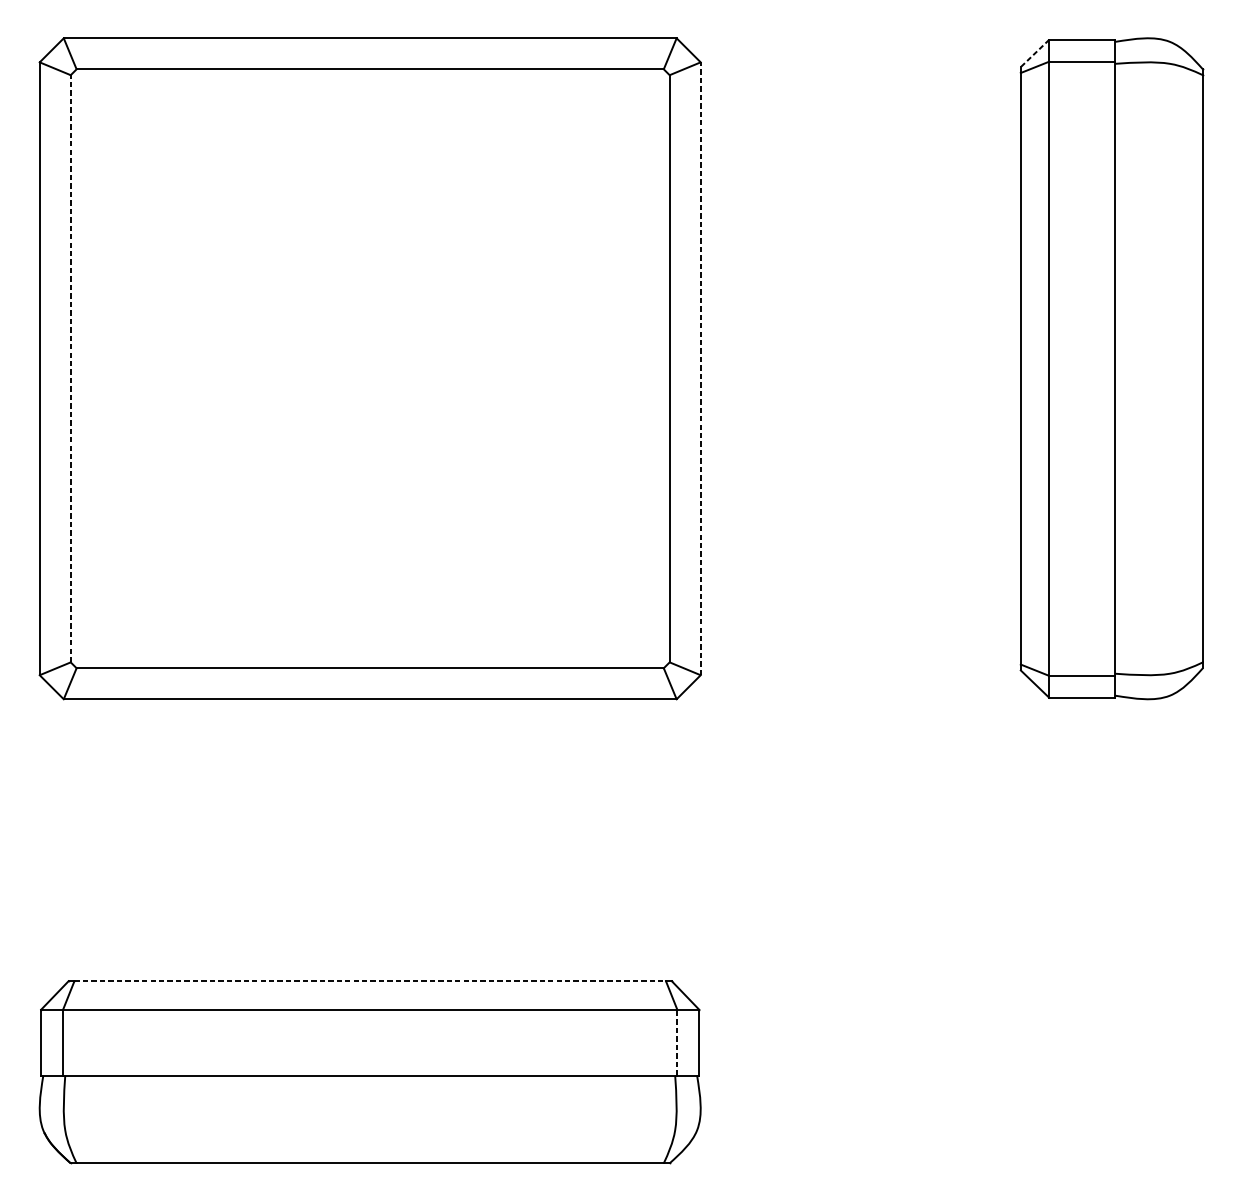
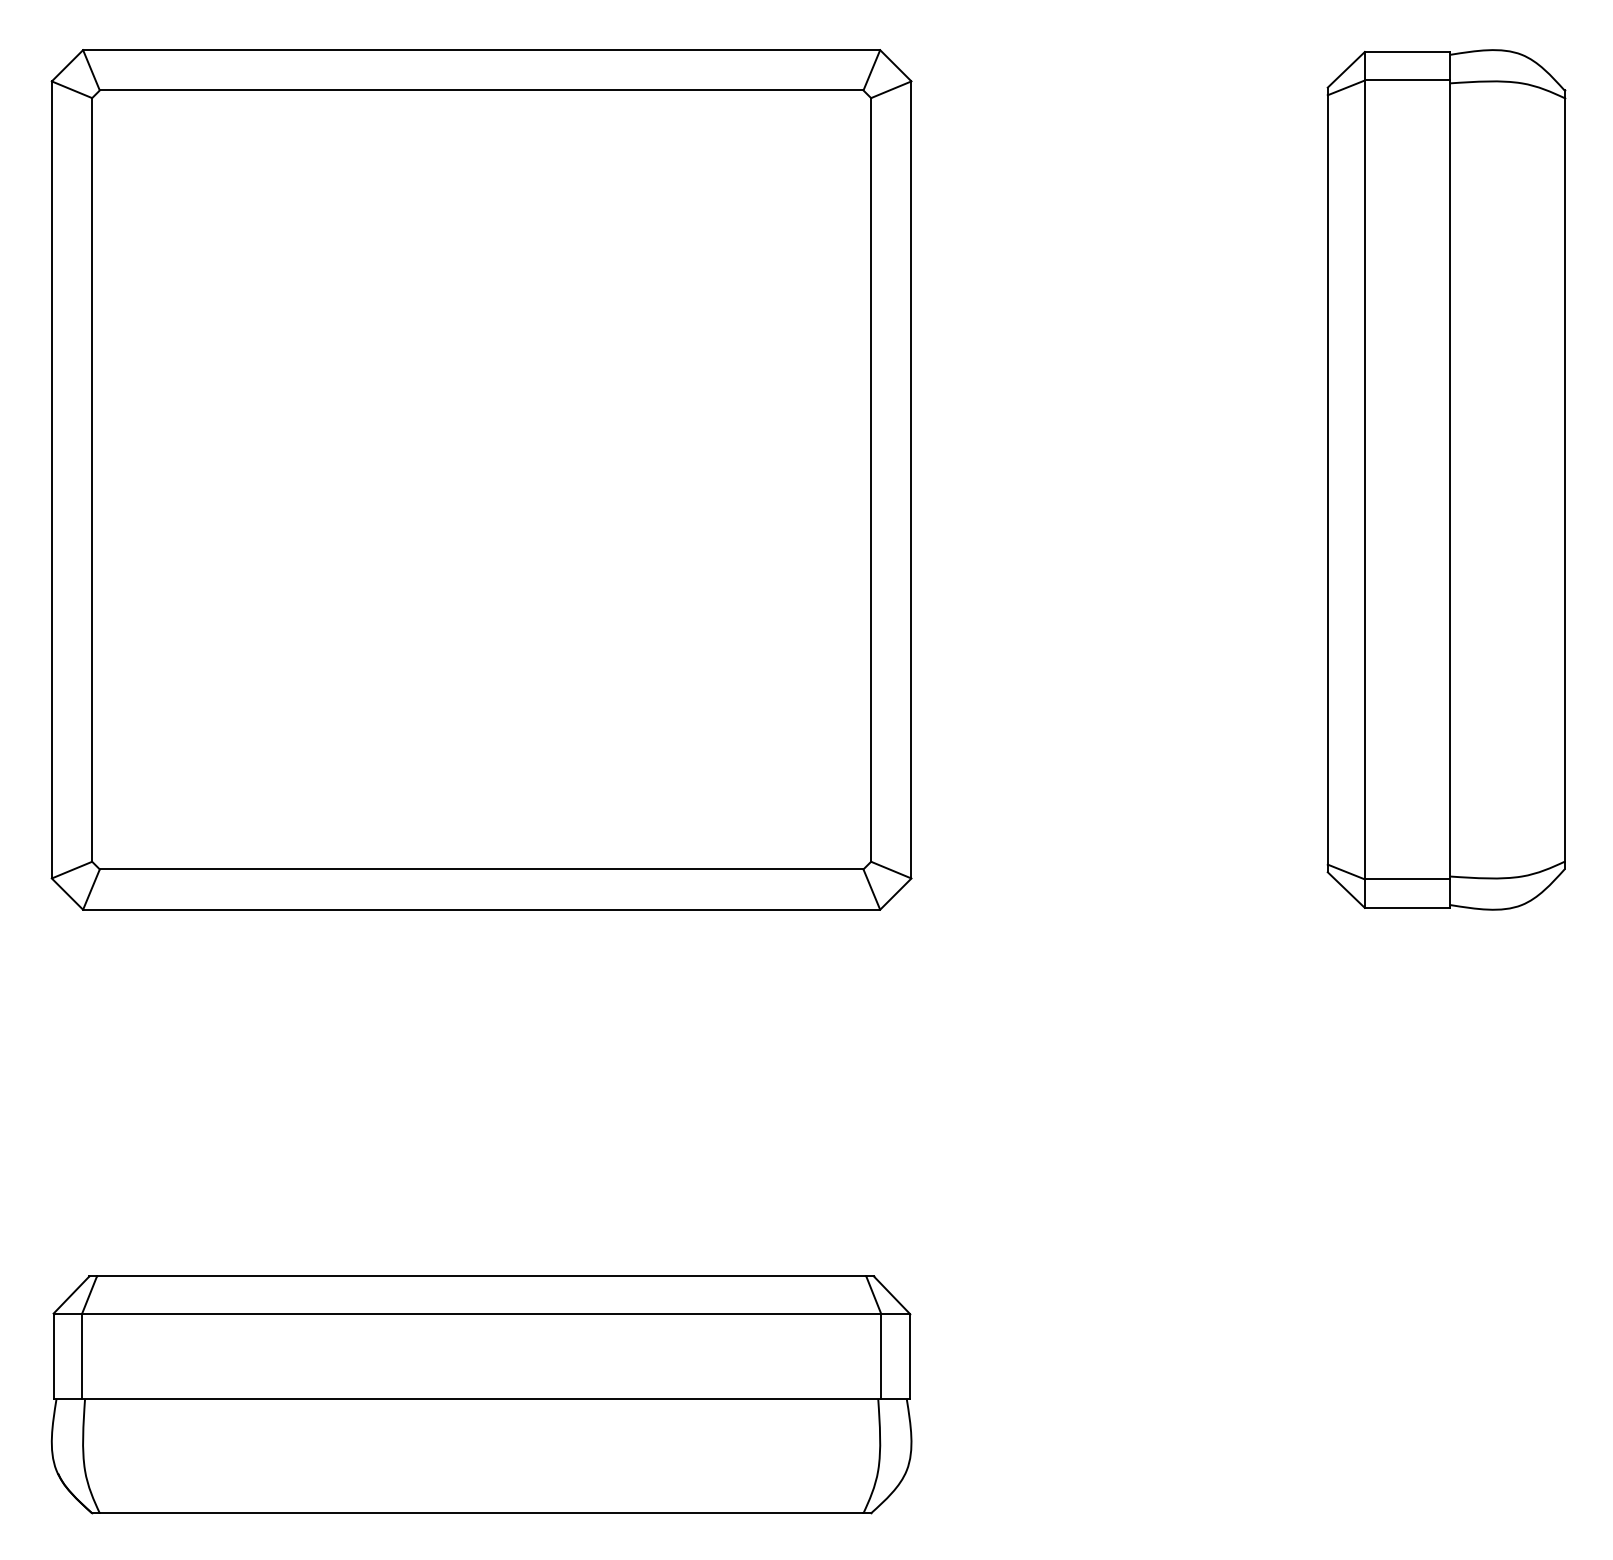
line: (1035, 53) -> (1346, 69), dashed -> solid
line: (71, 368) -> (92, 479), dashed -> solid
line: (700, 368) -> (911, 479), dashed -> solid
line: (370, 981) -> (481, 1276), dashed -> solid
line: (677, 1042) -> (881, 1356), dashed -> solid

